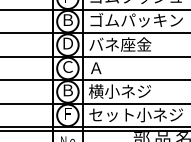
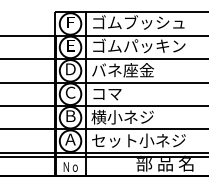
text: (67, 19) -> (70, 45), Ｂ -> Ｅ
text: (104, 68) -> (107, 94), Ａ -> コマ
text: (67, 113) -> (70, 139), Ｆ -> Ａ

